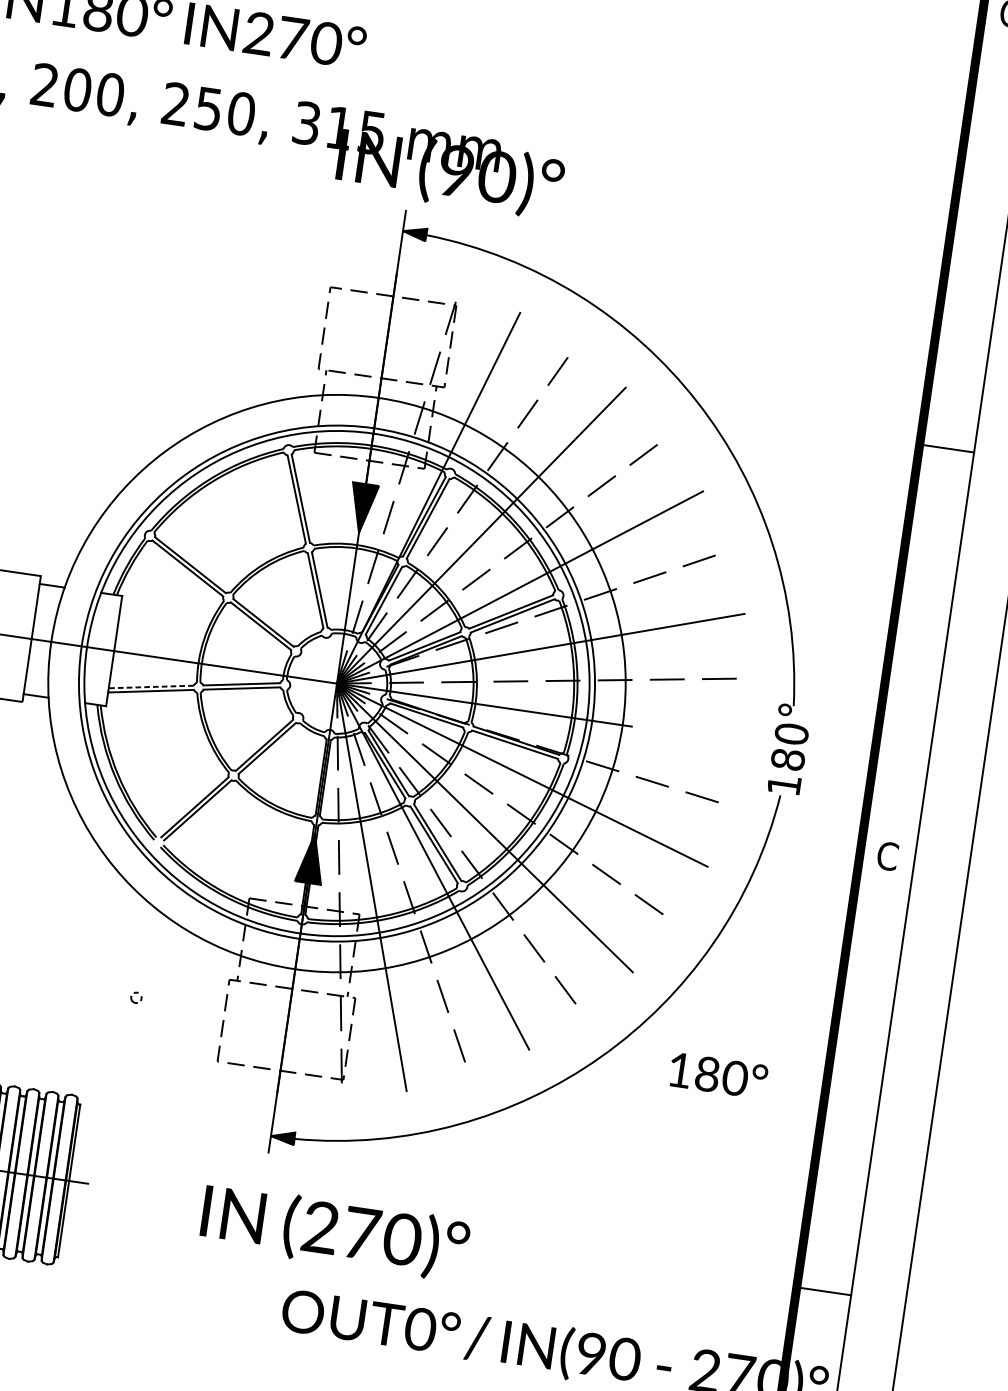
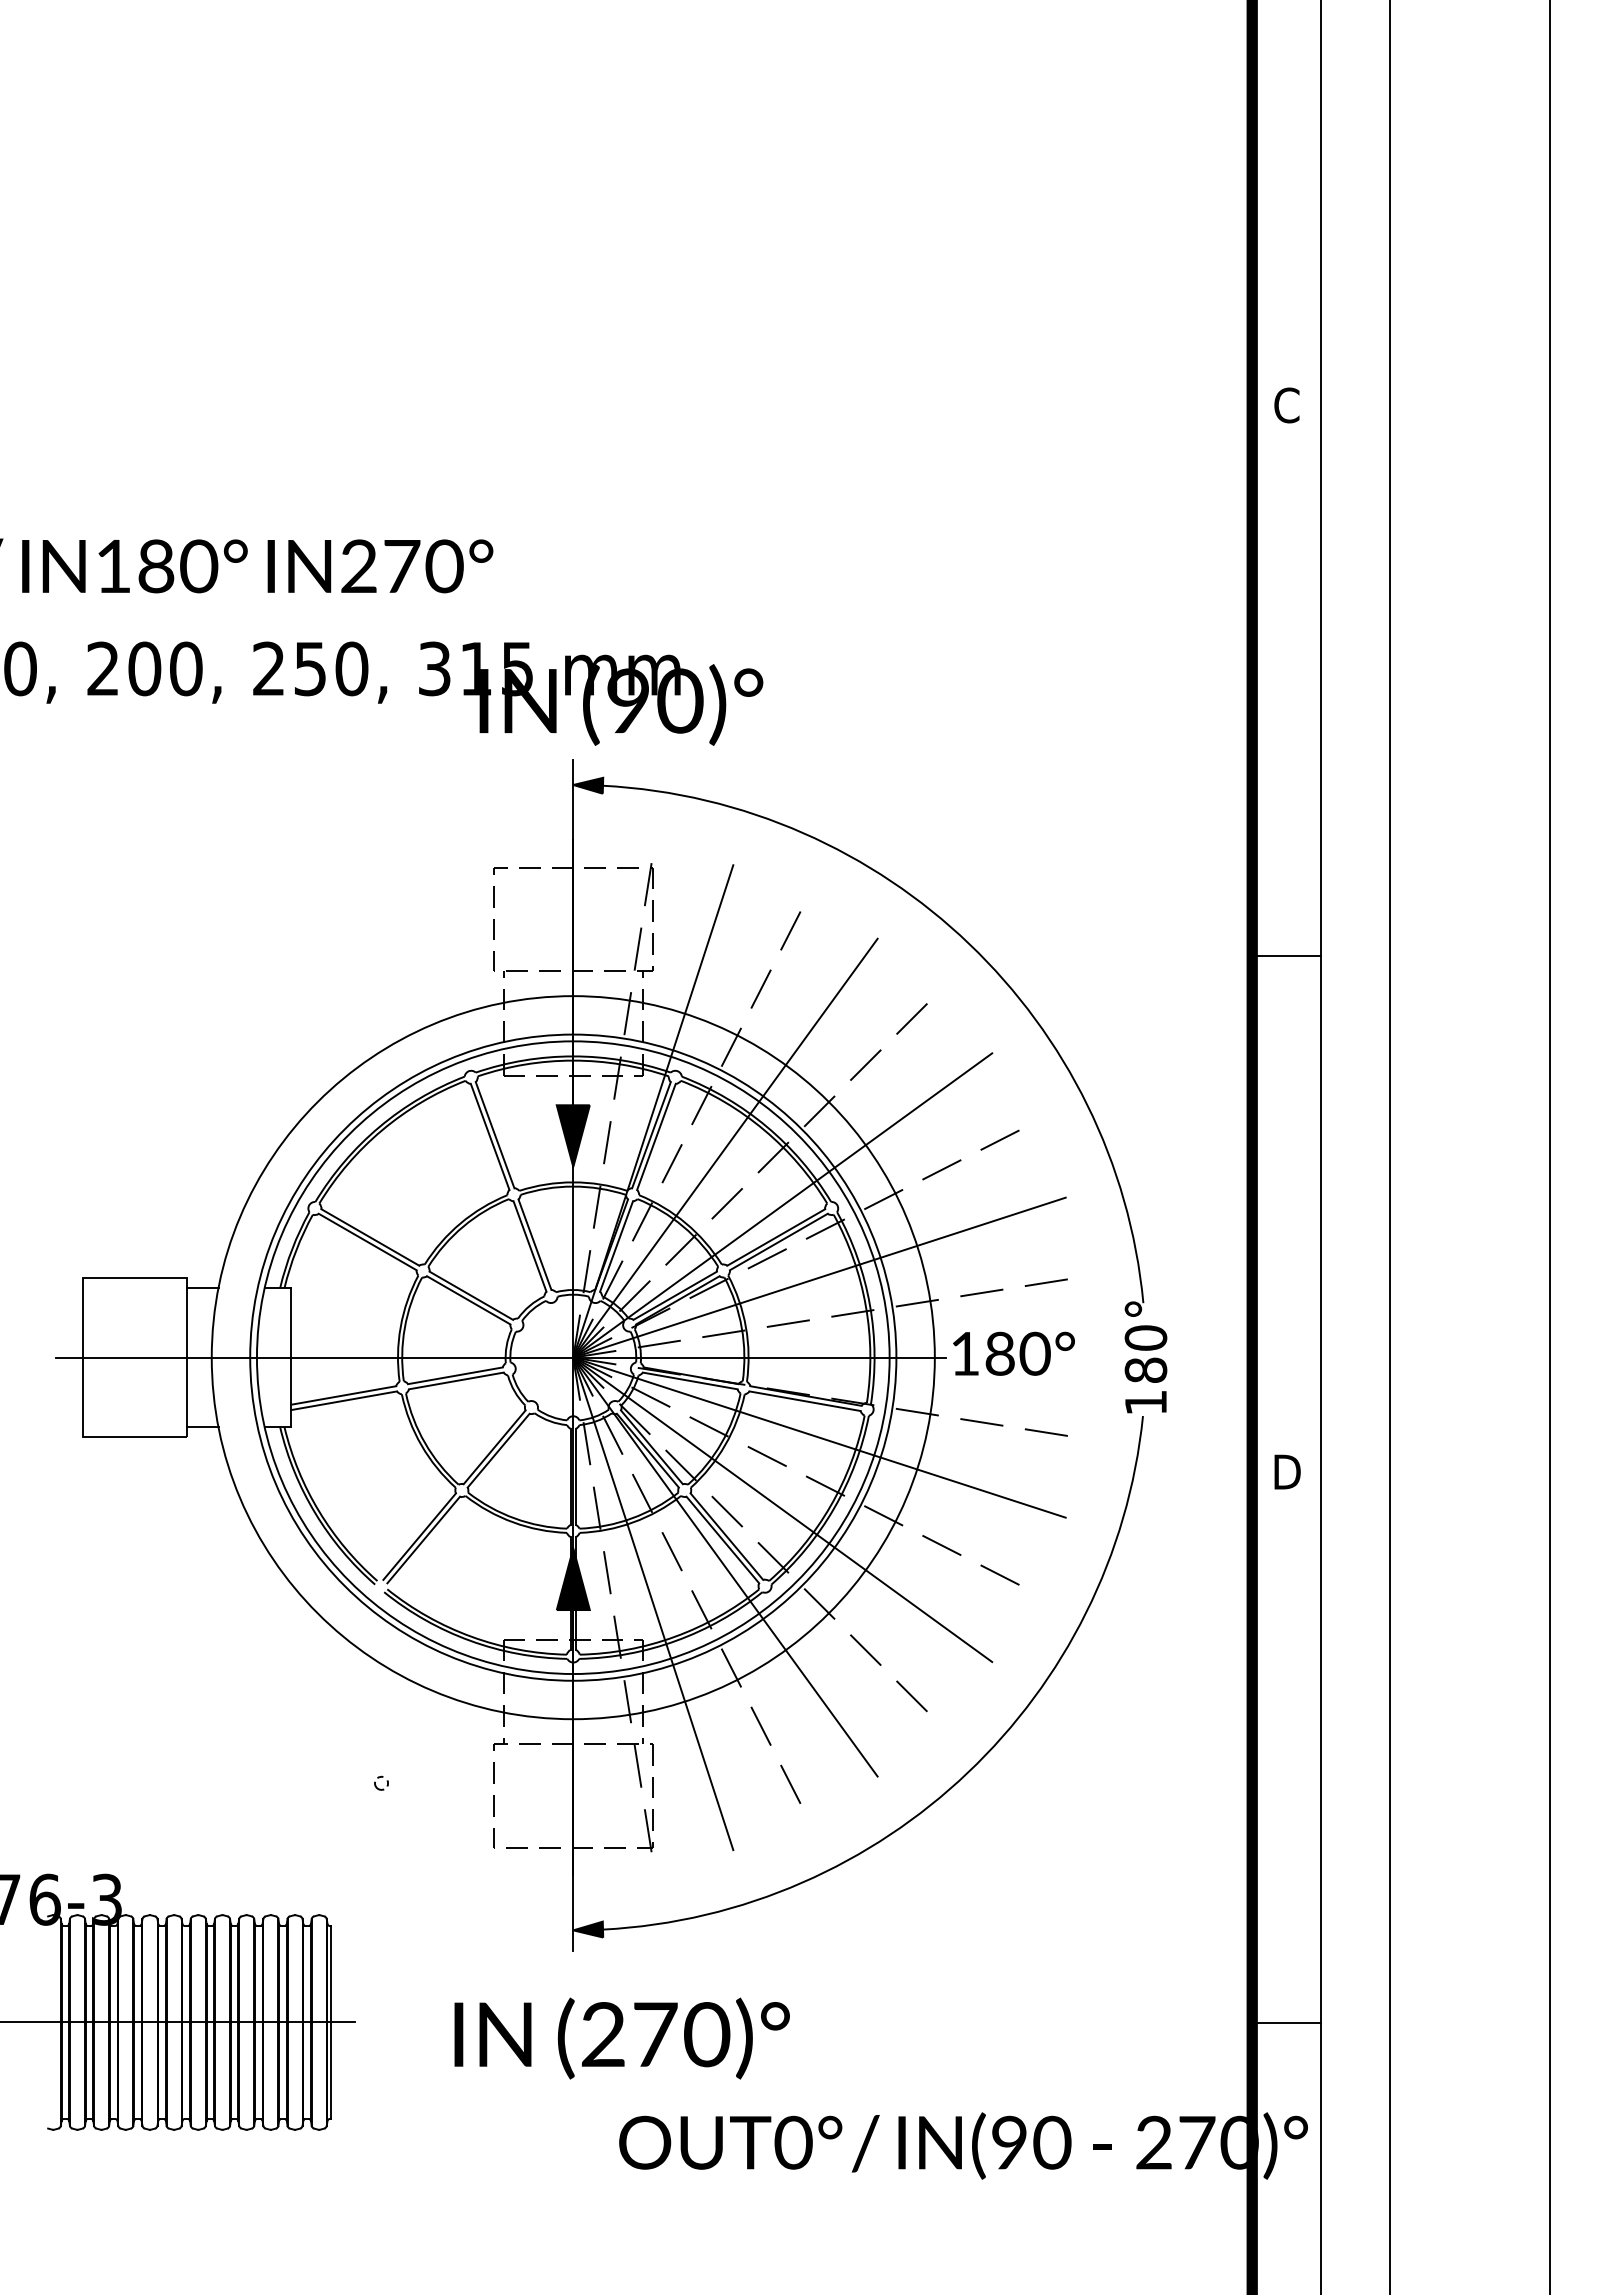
line: (151, 686) -> (343, 1395), dashed -> solid
text: (888, 856) -> (1287, 1472), C -> D
text: (718, 1075) -> (1013, 1353), moved
text: (334, 1232) -> (621, 2038), moved

